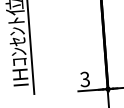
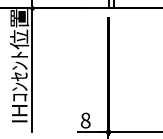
text: (84, 79) -> (85, 120), 3 -> 8

